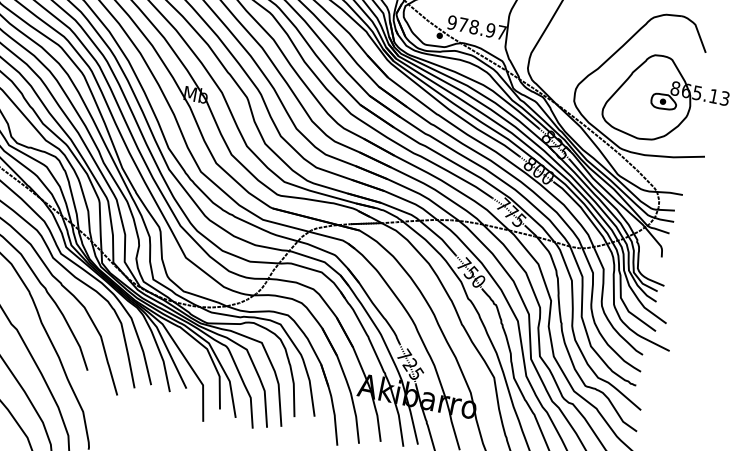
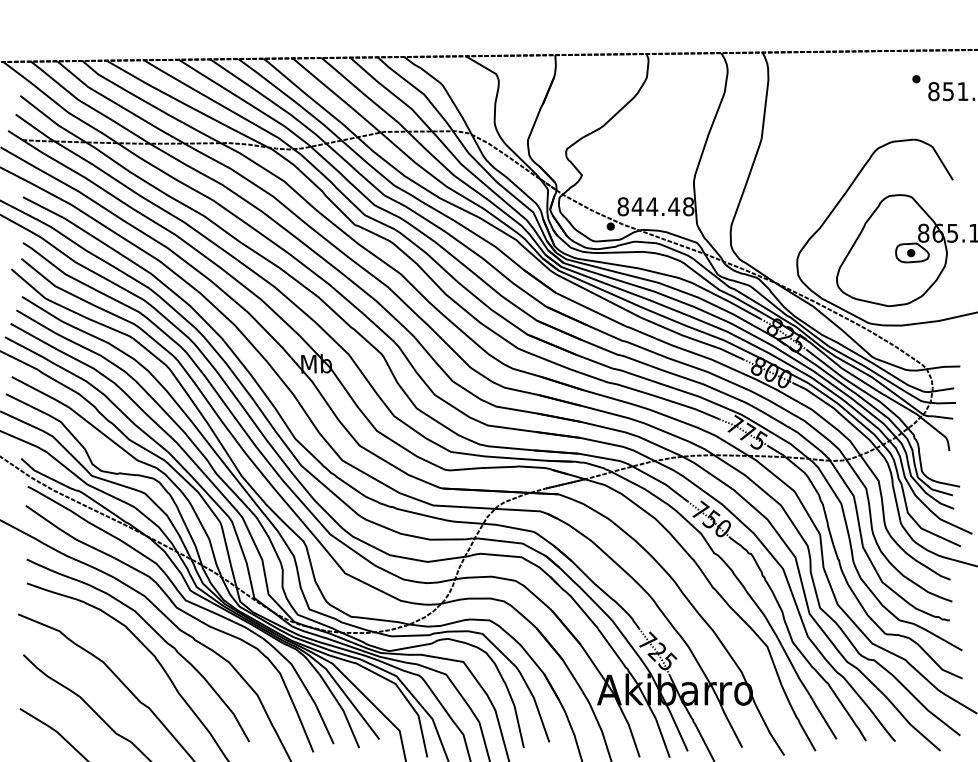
text: (476, 27) -> (655, 206), 978.97 -> 844.48

